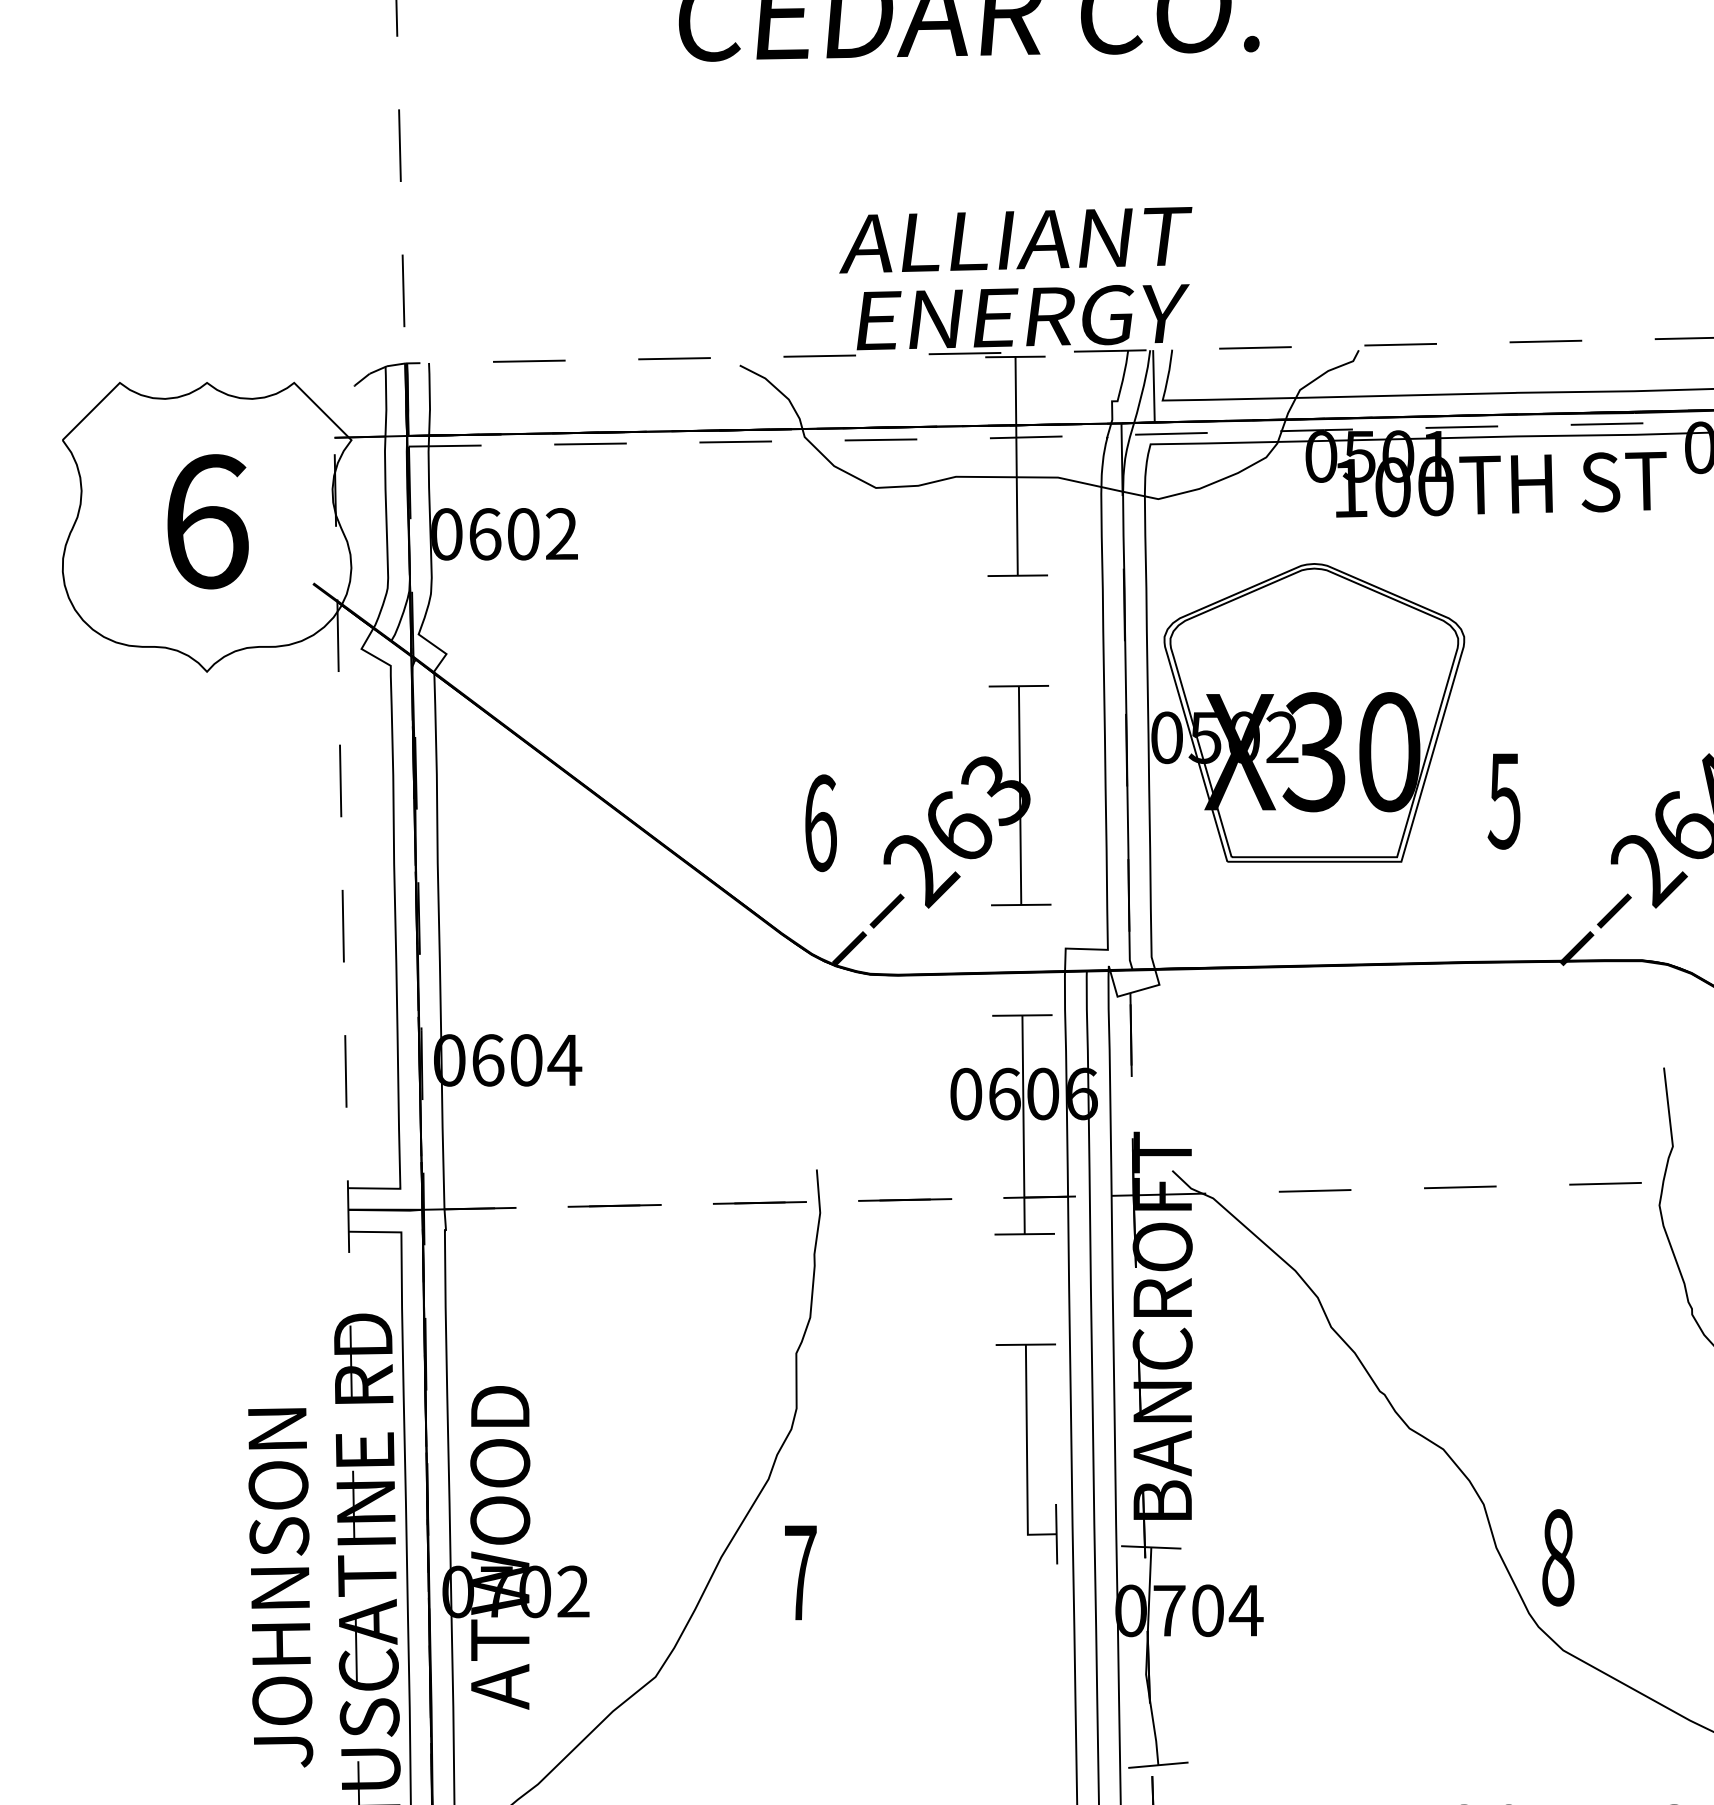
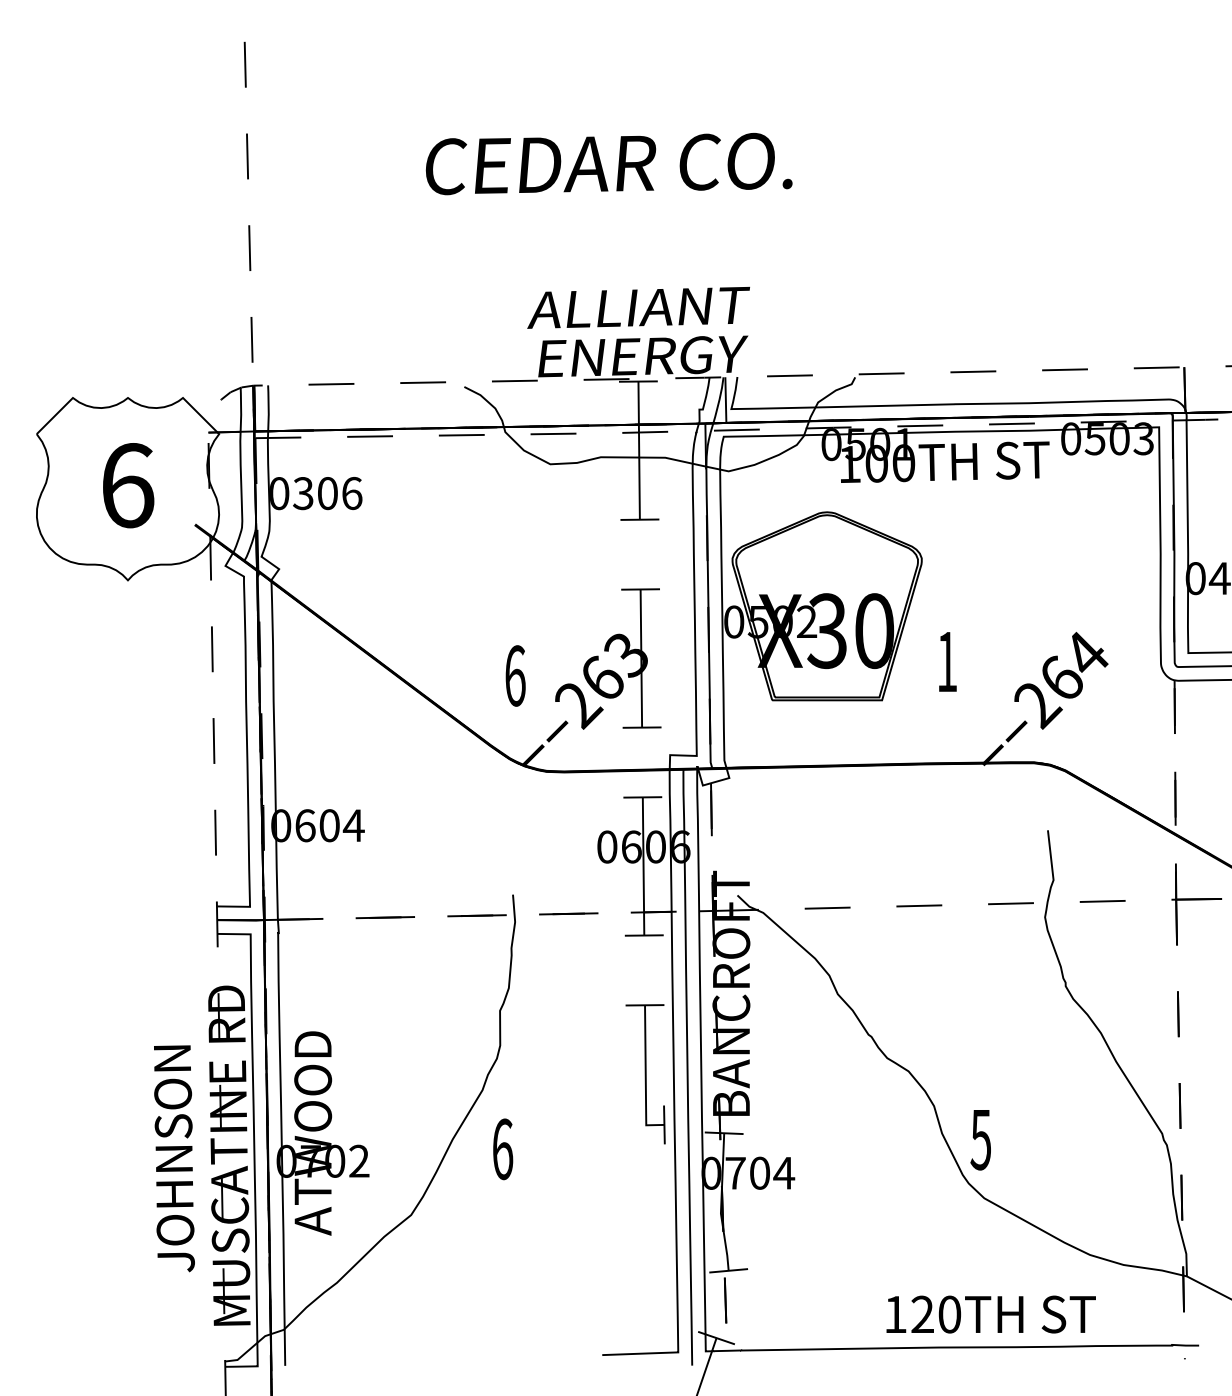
text: (523, 534) -> (327, 493), 0602 -> 0306
text: (1503, 801) -> (946, 662), 5 -> 1
text: (1557, 1557) -> (980, 1139), 8 -> 5
text: (800, 1573) -> (502, 1149), 7 -> 6

